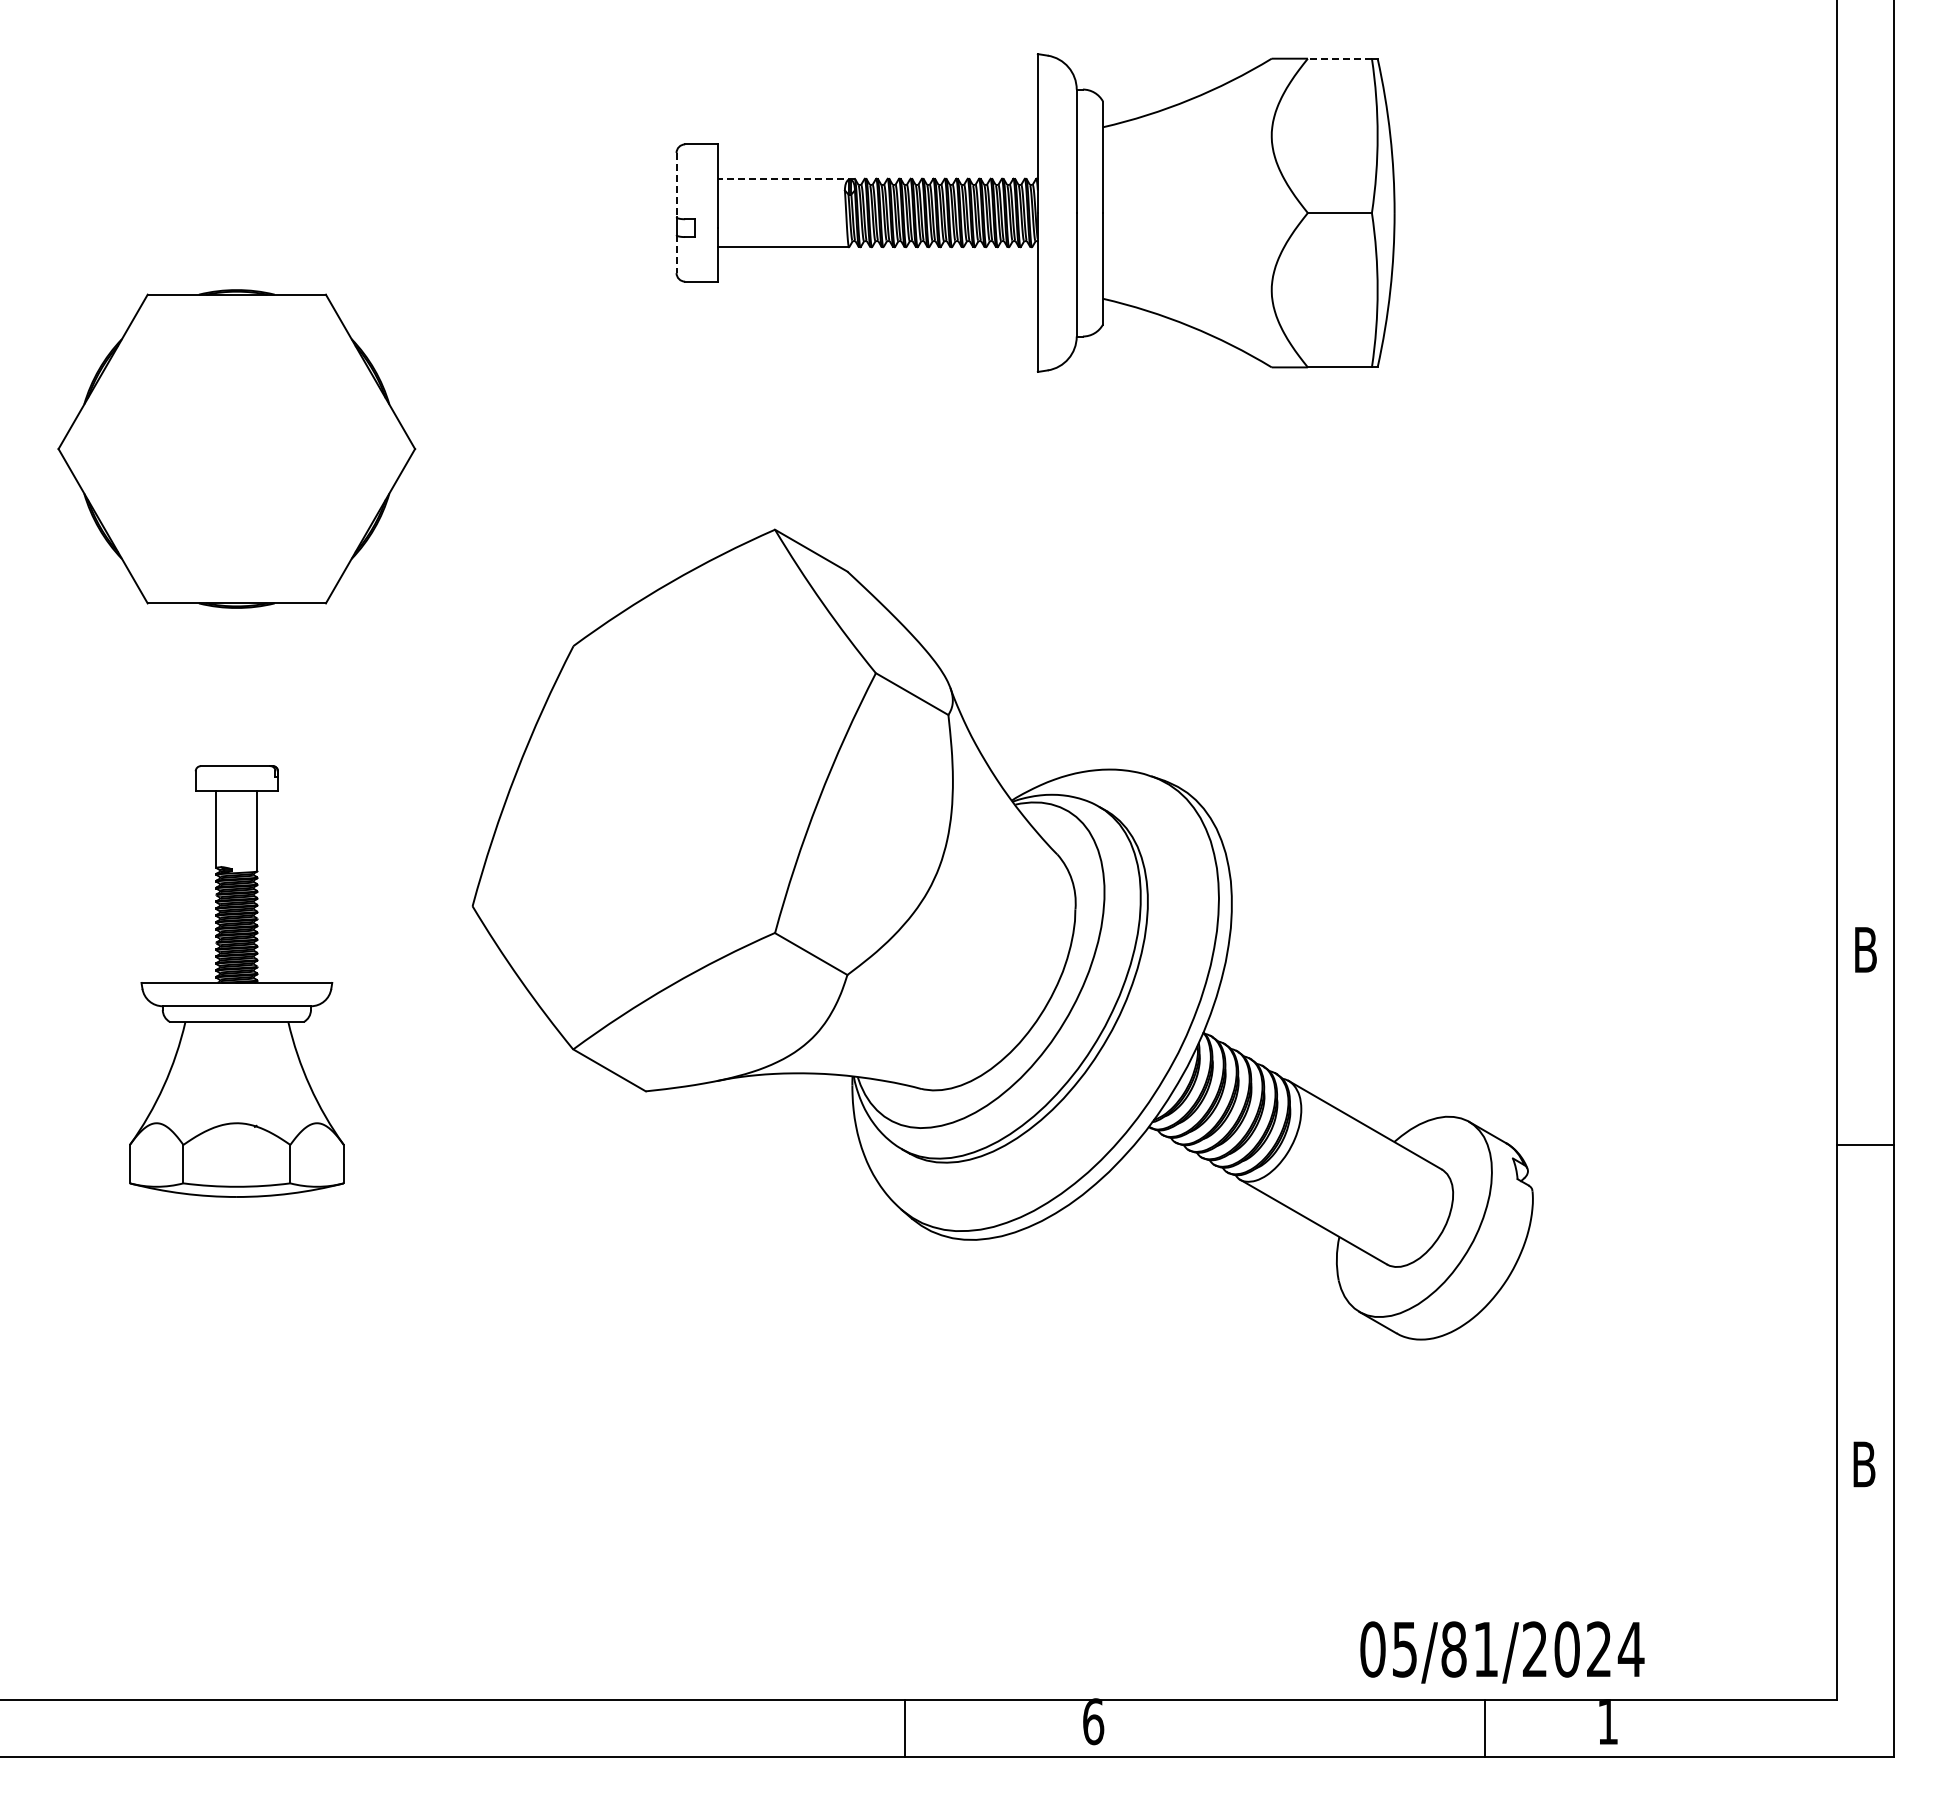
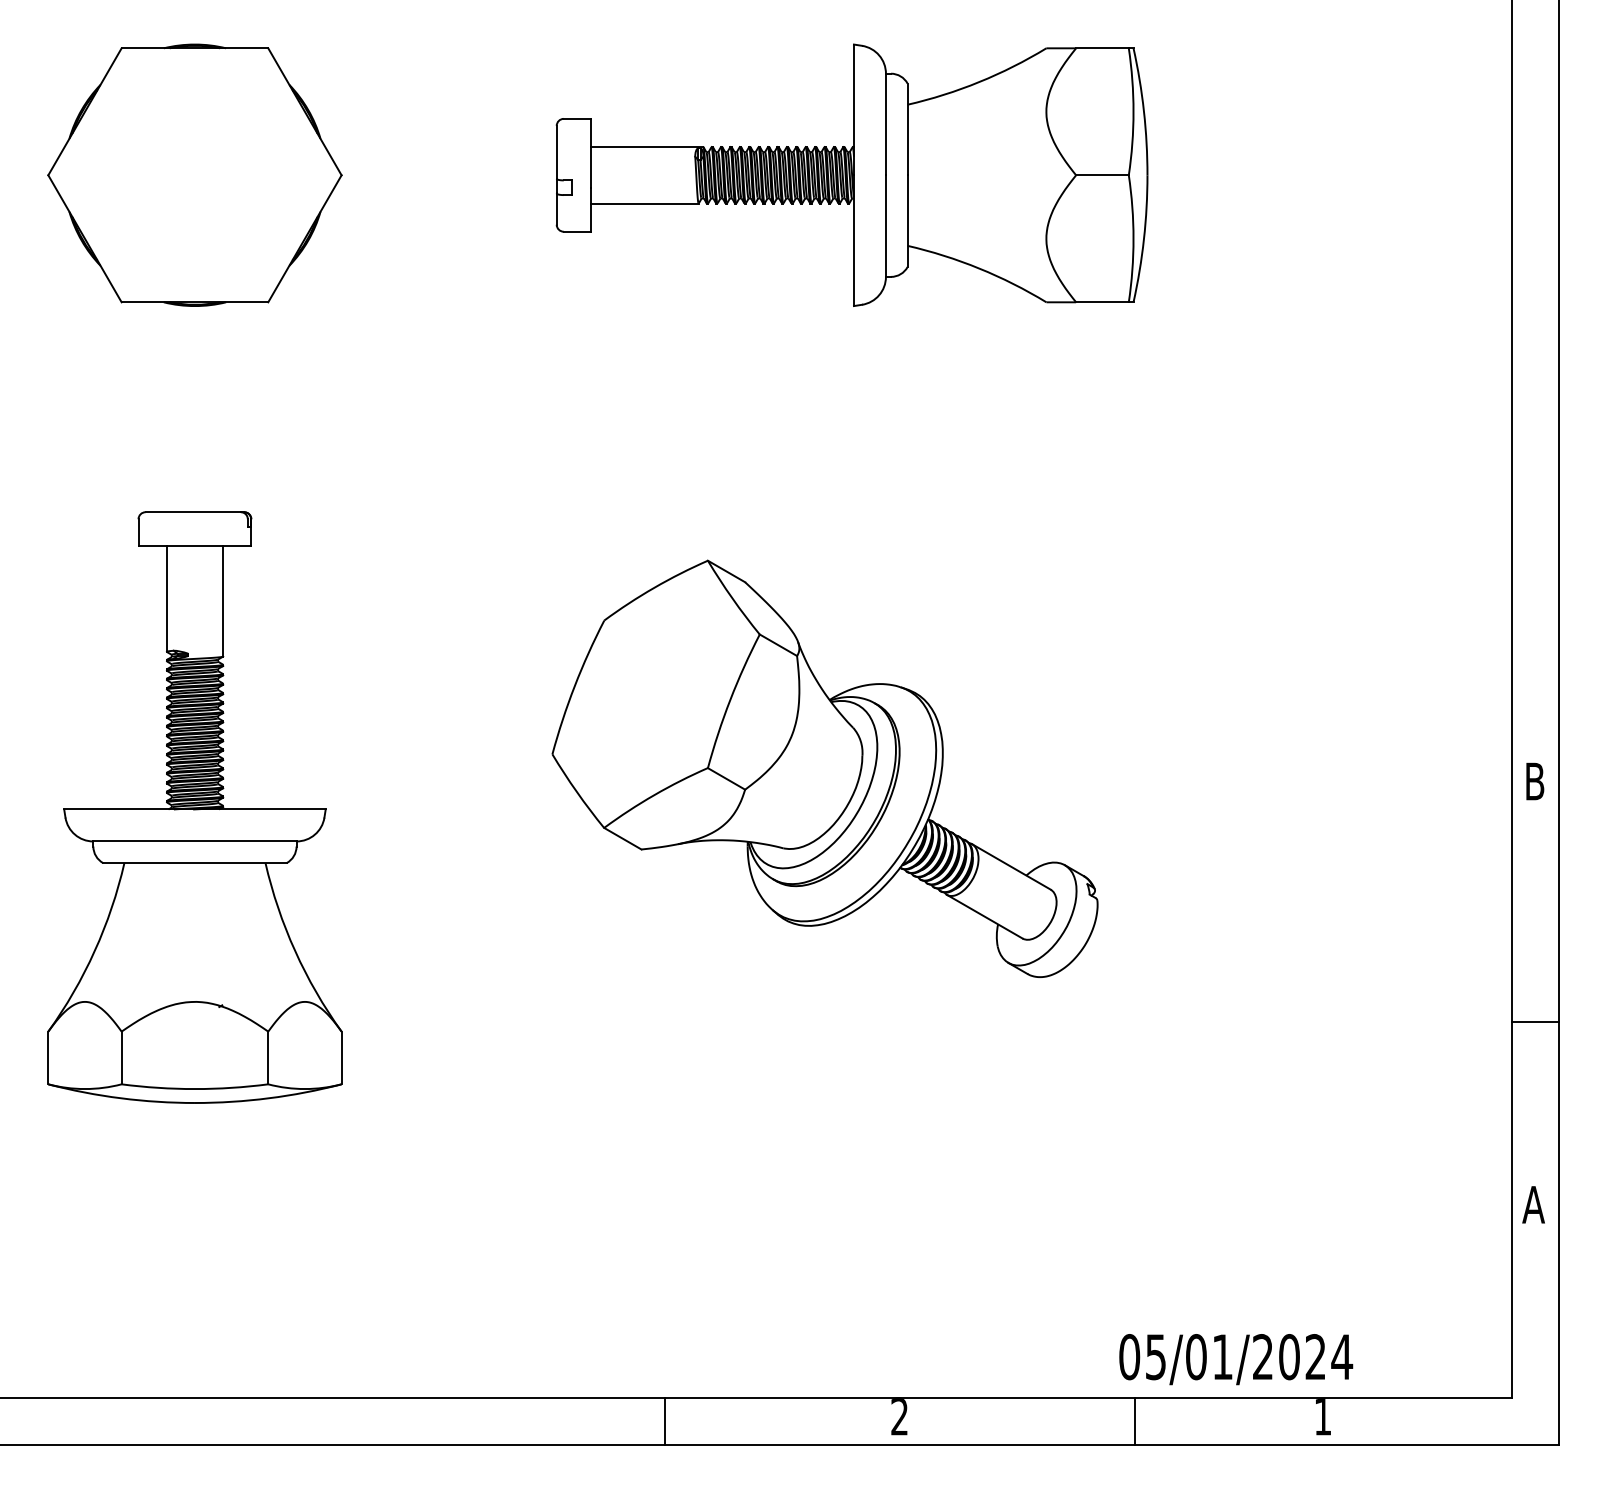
line: (1339, 58) -> (1102, 48), dashed -> solid
line: (786, 178) -> (647, 146), dashed -> solid
line: (676, 185) -> (556, 152), dashed -> solid
line: (676, 254) -> (556, 209), dashed -> solid
part: (236, 448) -> (194, 174), moved
part: (1002, 934) -> (824, 768), size x0.62
part: (236, 981) -> (194, 807), size x1.67
line: (1865, 1145) -> (1534, 1022), moved
text: (1863, 1464) -> (1533, 1204), B -> A
text: (1453, 1649) -> (1195, 1357), 05/81/2024 -> 05/01/2024
text: (1093, 1721) -> (899, 1416), 6 -> 2
line: (905, 1727) -> (665, 1421), moved
line: (1484, 1727) -> (1135, 1421), moved

